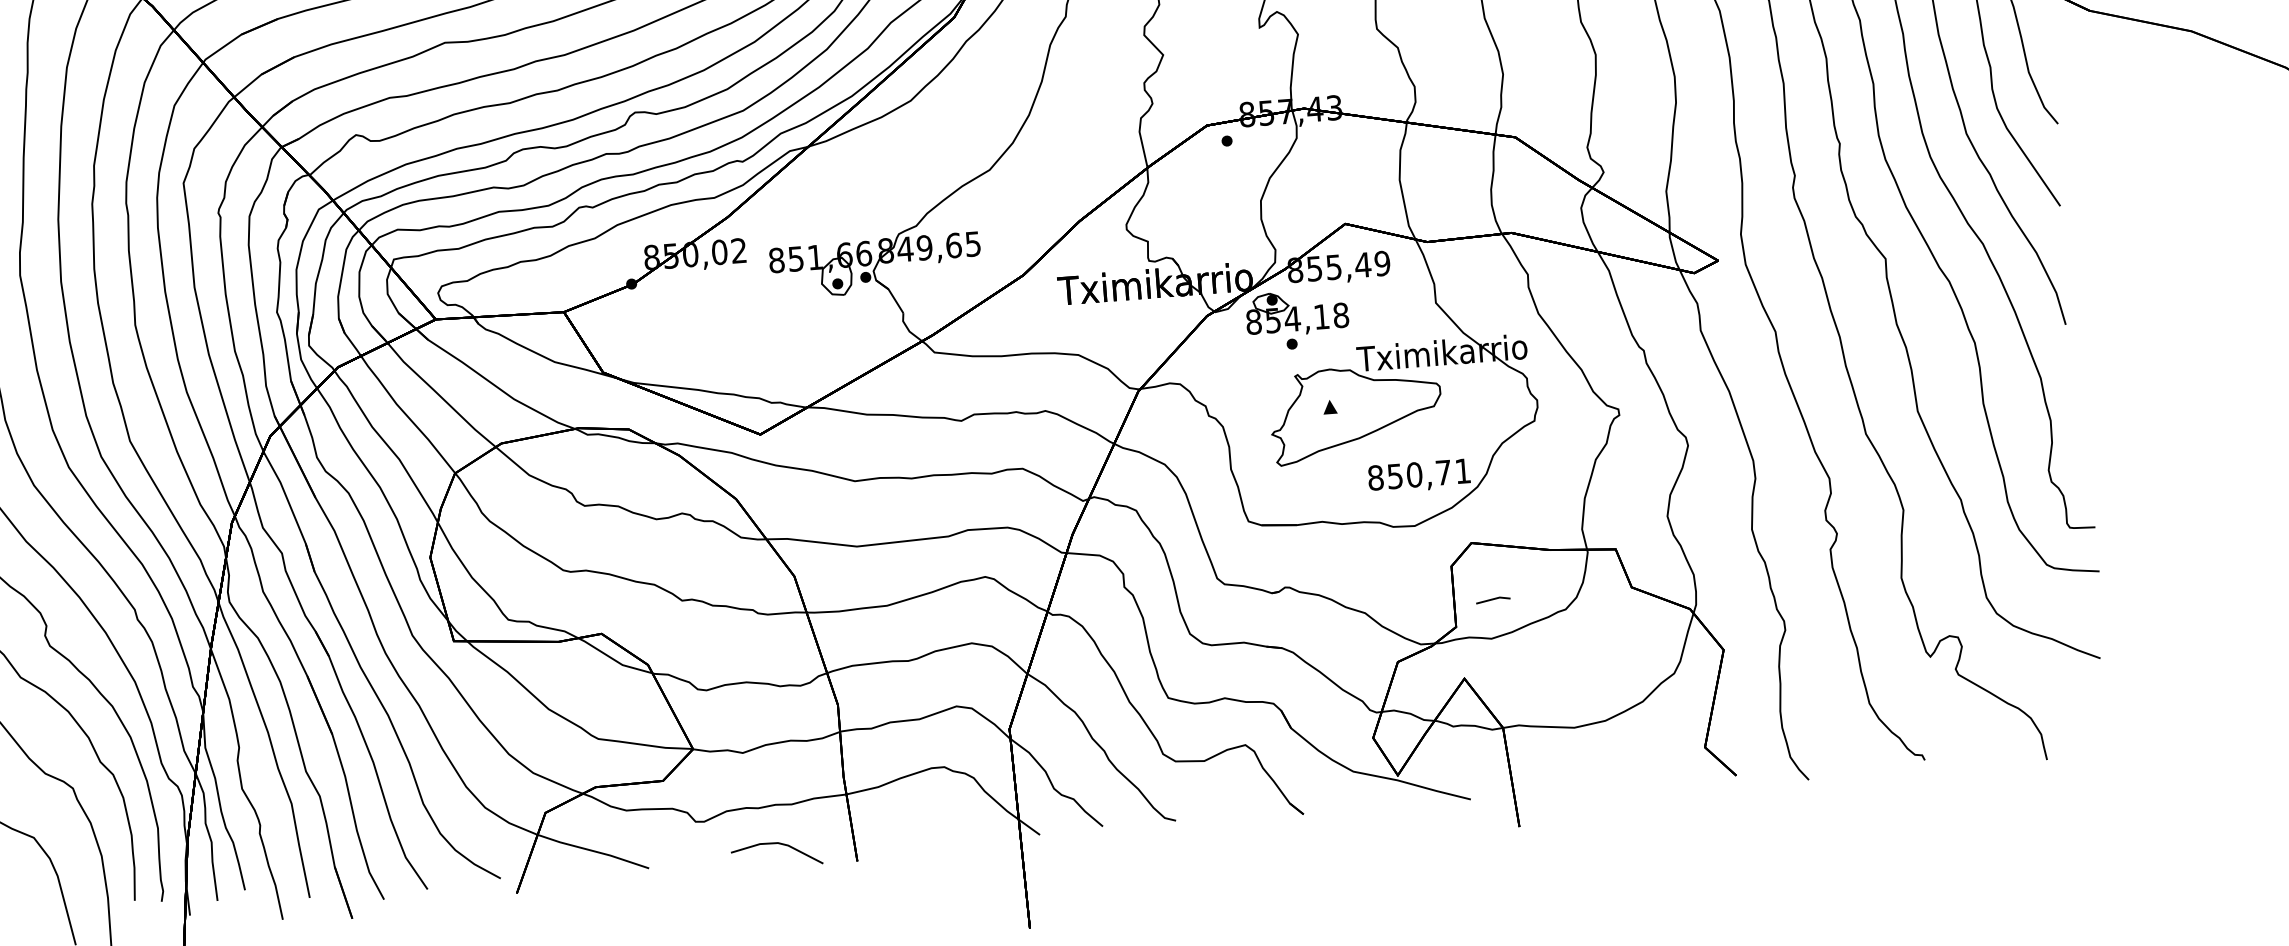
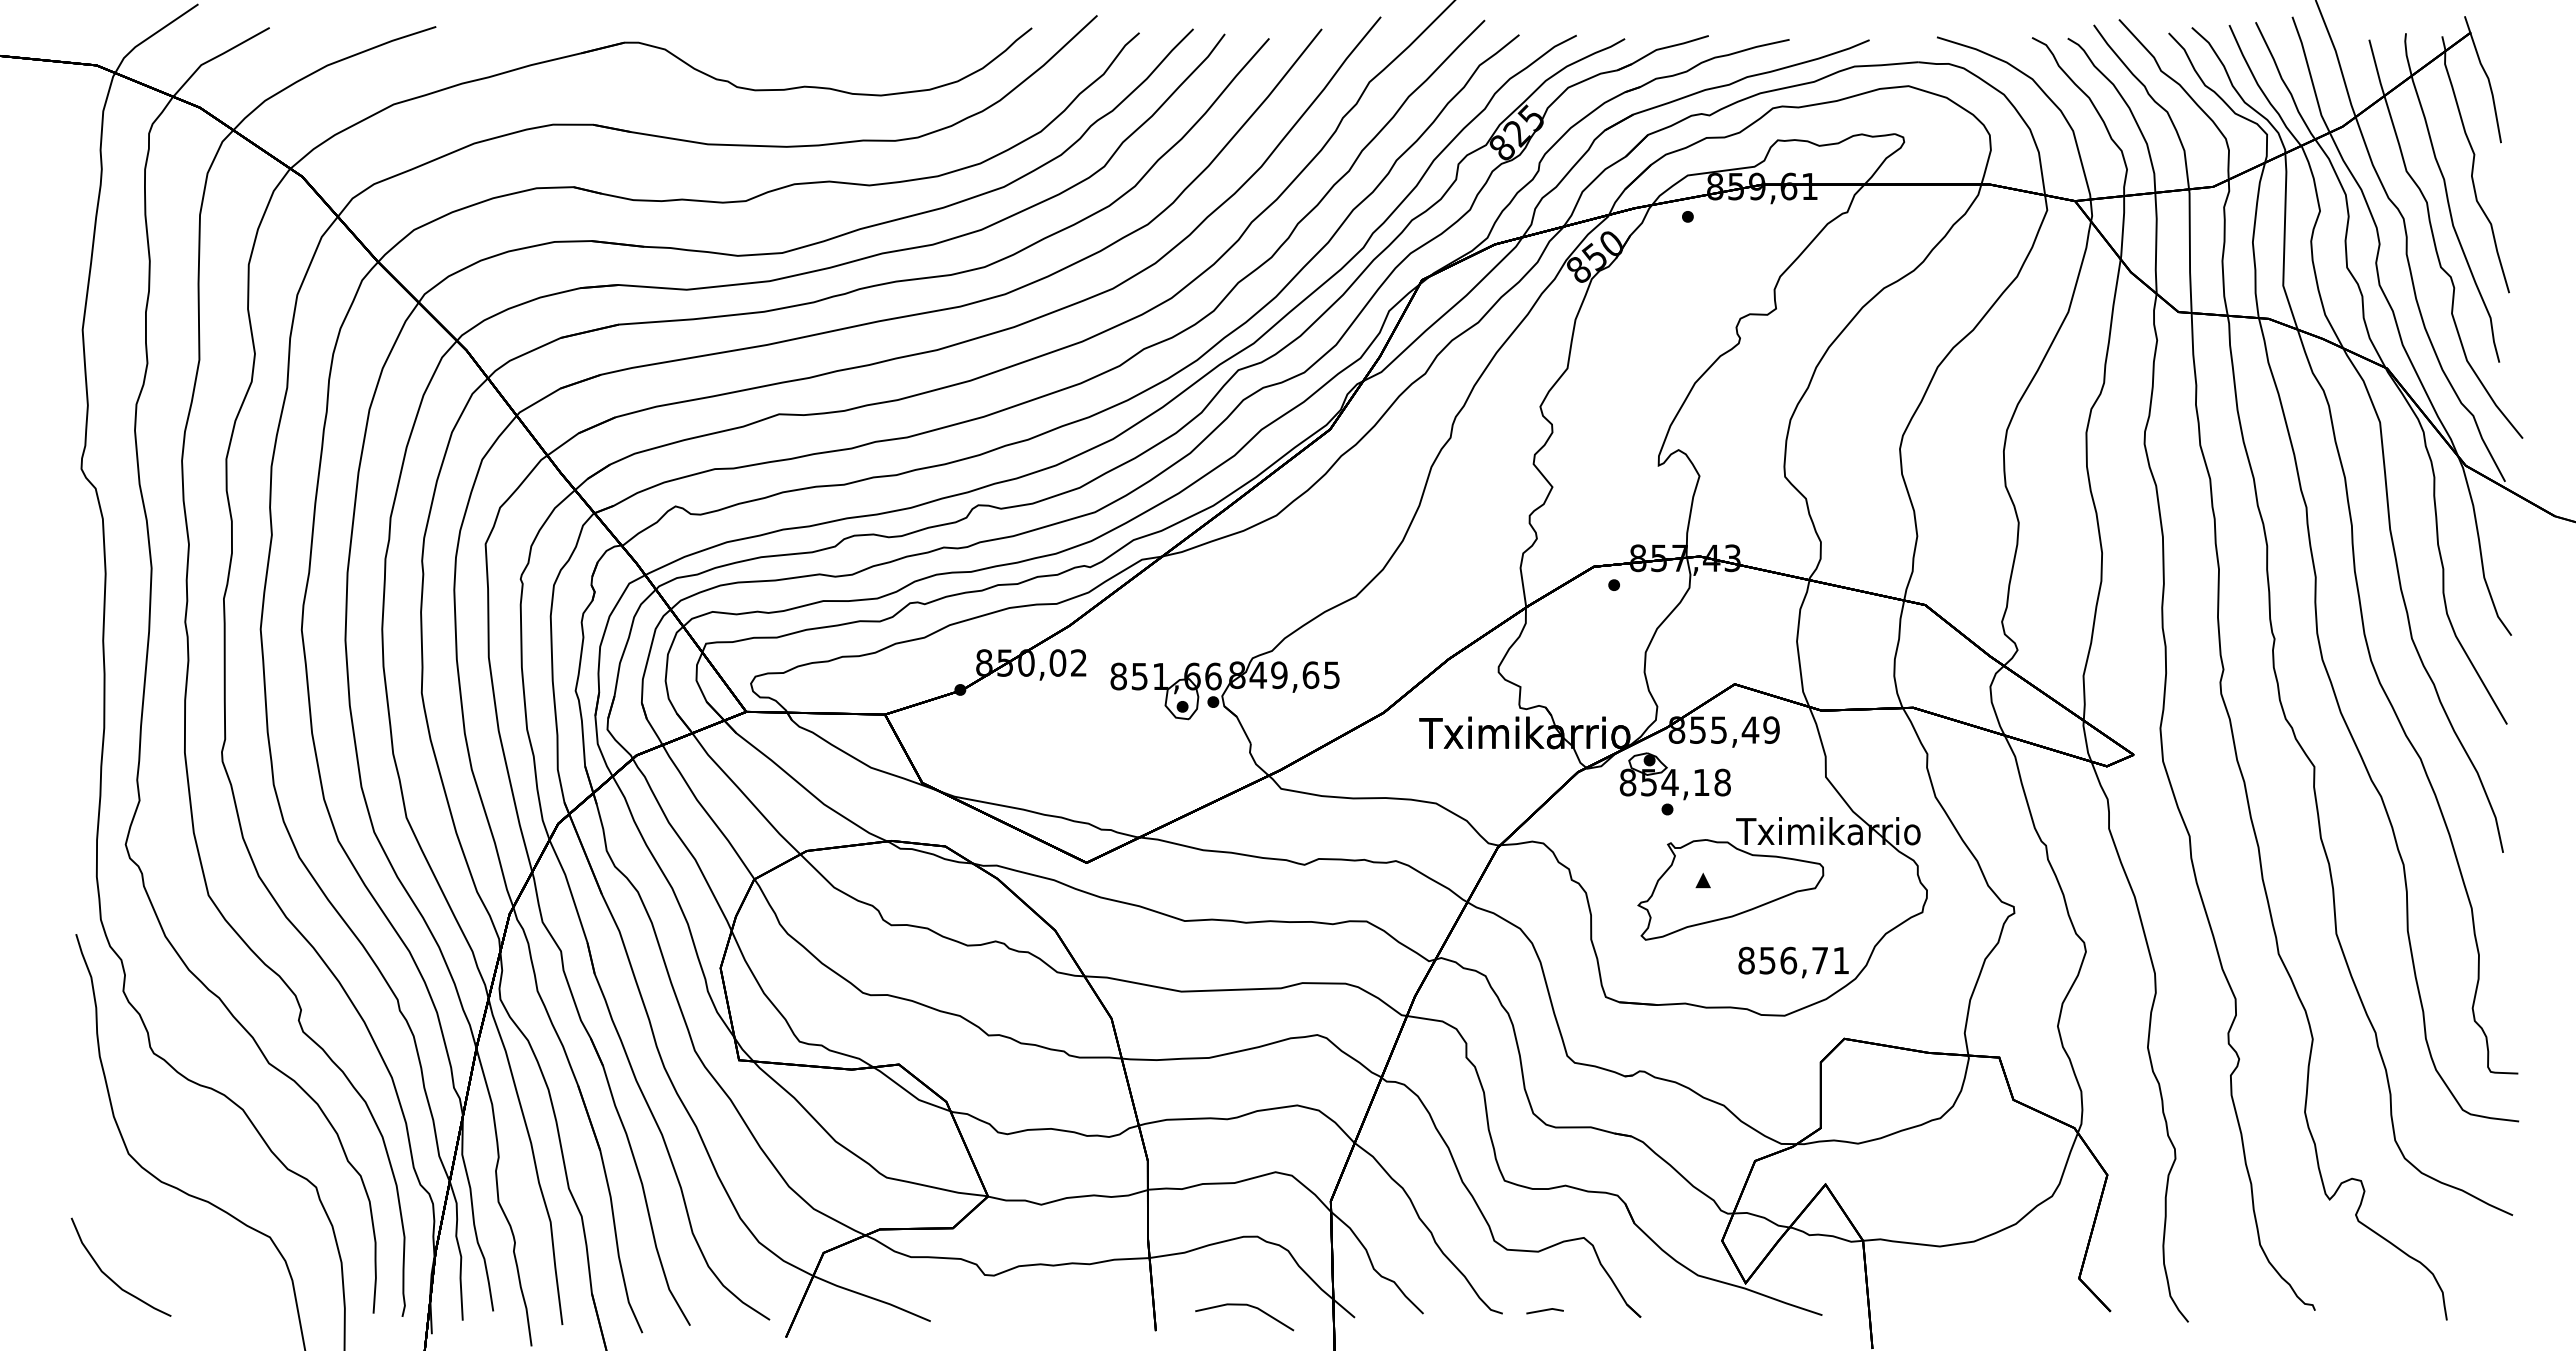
text: (1414, 474) -> (1788, 960), 850,71 -> 856,71
line: (1492, 600) -> (1544, 1311), moved
line: (779, 844) -> (1248, 1306), moved

